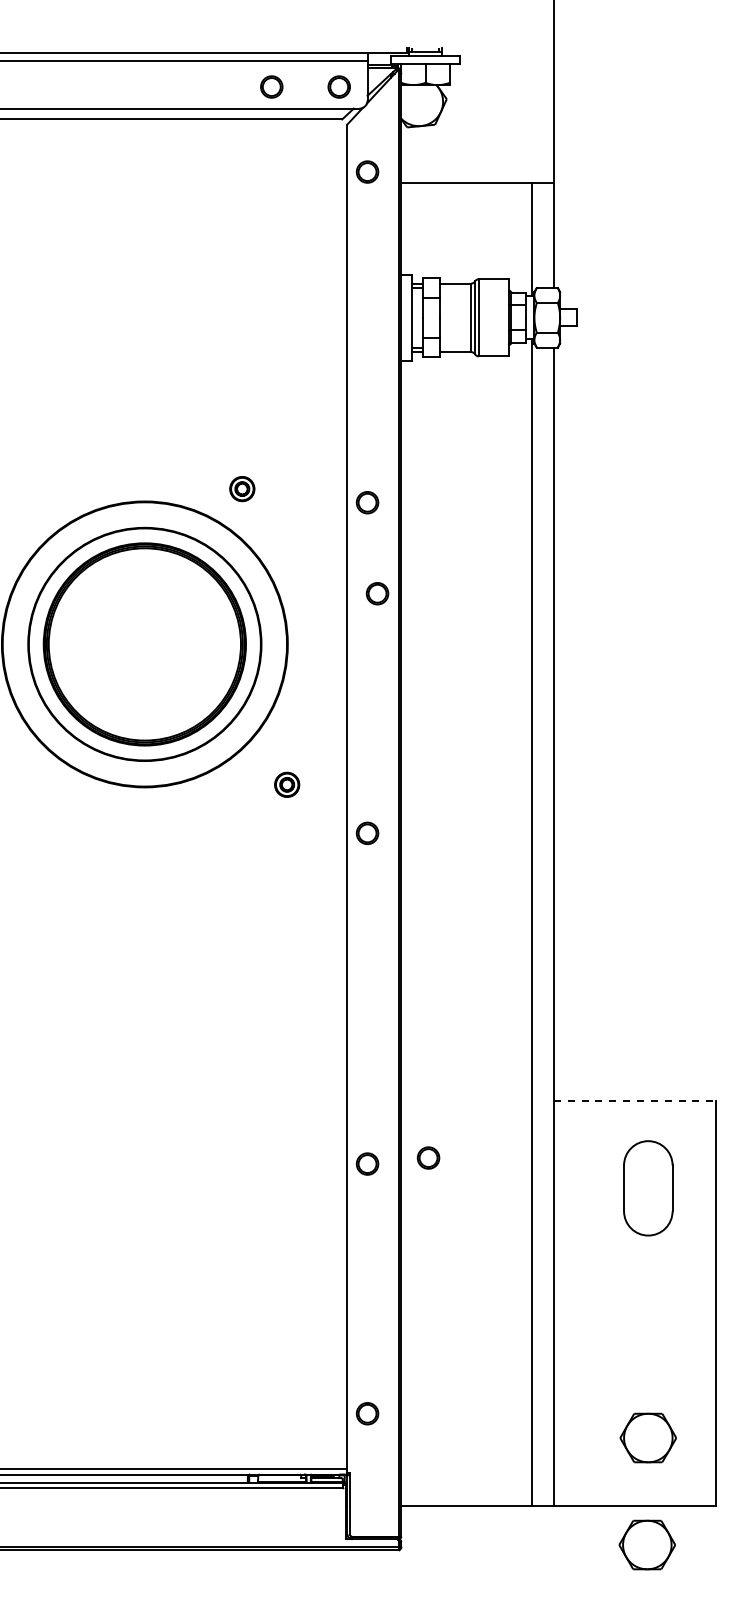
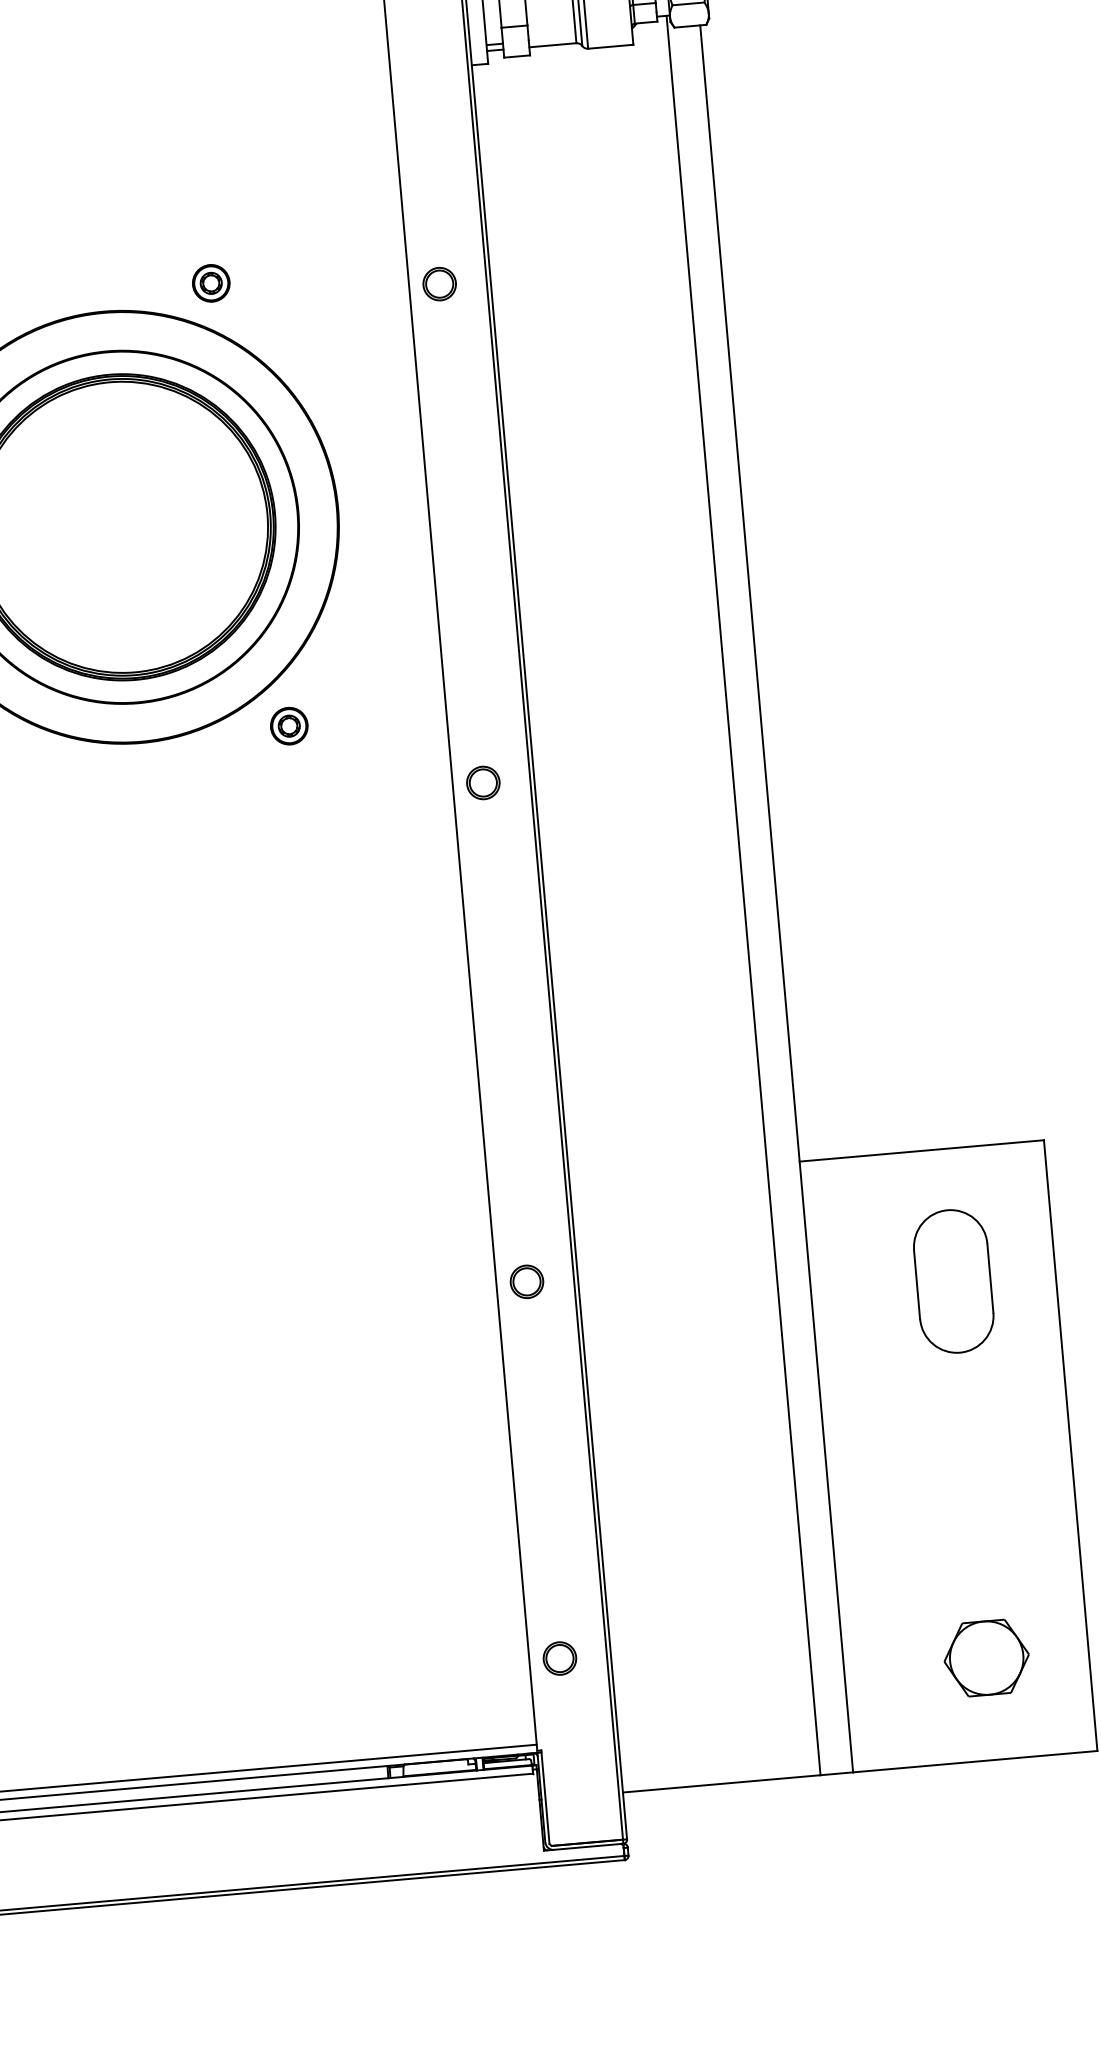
part: (242, 489) -> (211, 283), moved
part: (377, 593) -> (466, 419), removed
part: (287, 784) -> (289, 725), moved
line: (634, 1100) -> (921, 1150), dashed -> solid
part: (428, 1157) -> (618, 1263), removed
part: (646, 1544) -> (998, 1818), removed

